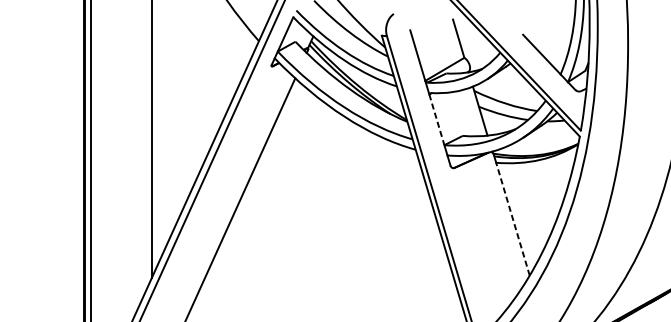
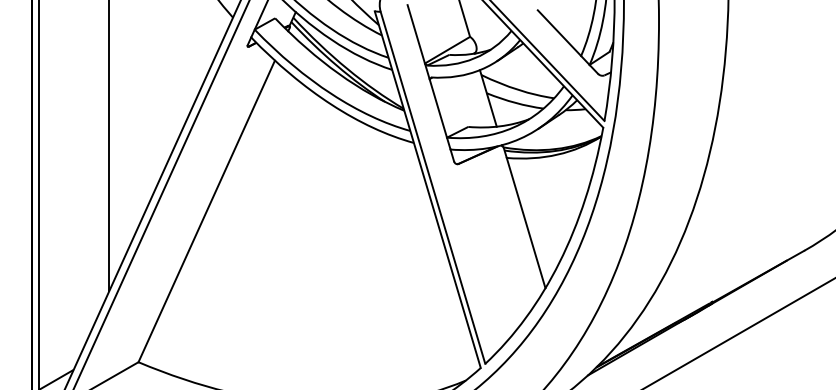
line: (437, 119) -> (438, 108), dashed -> solid
line: (513, 219) -> (526, 223), dashed -> solid

